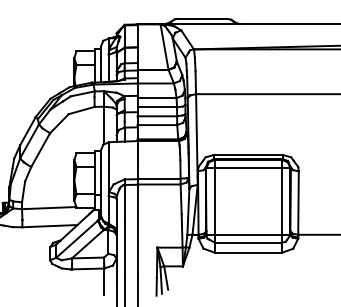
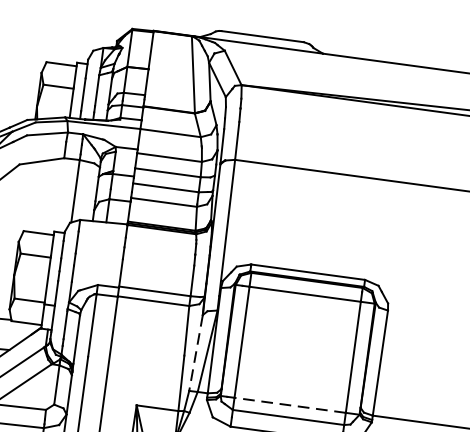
line: (188, 212) -> (196, 354), solid -> dashed
line: (248, 235) -> (290, 405), solid -> dashed

